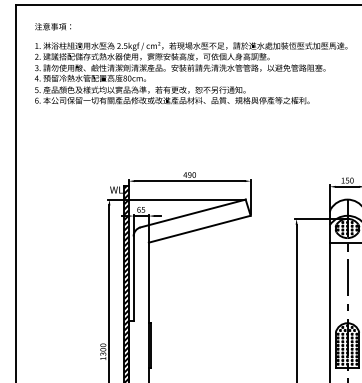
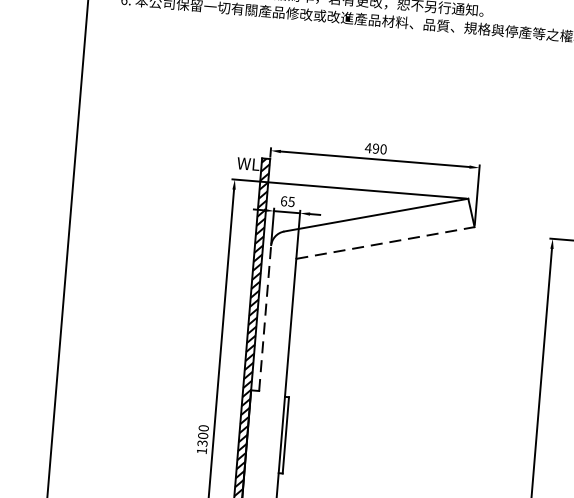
line: (199, 229) -> (384, 243), solid -> dashed
line: (133, 278) -> (264, 318), solid -> dashed

